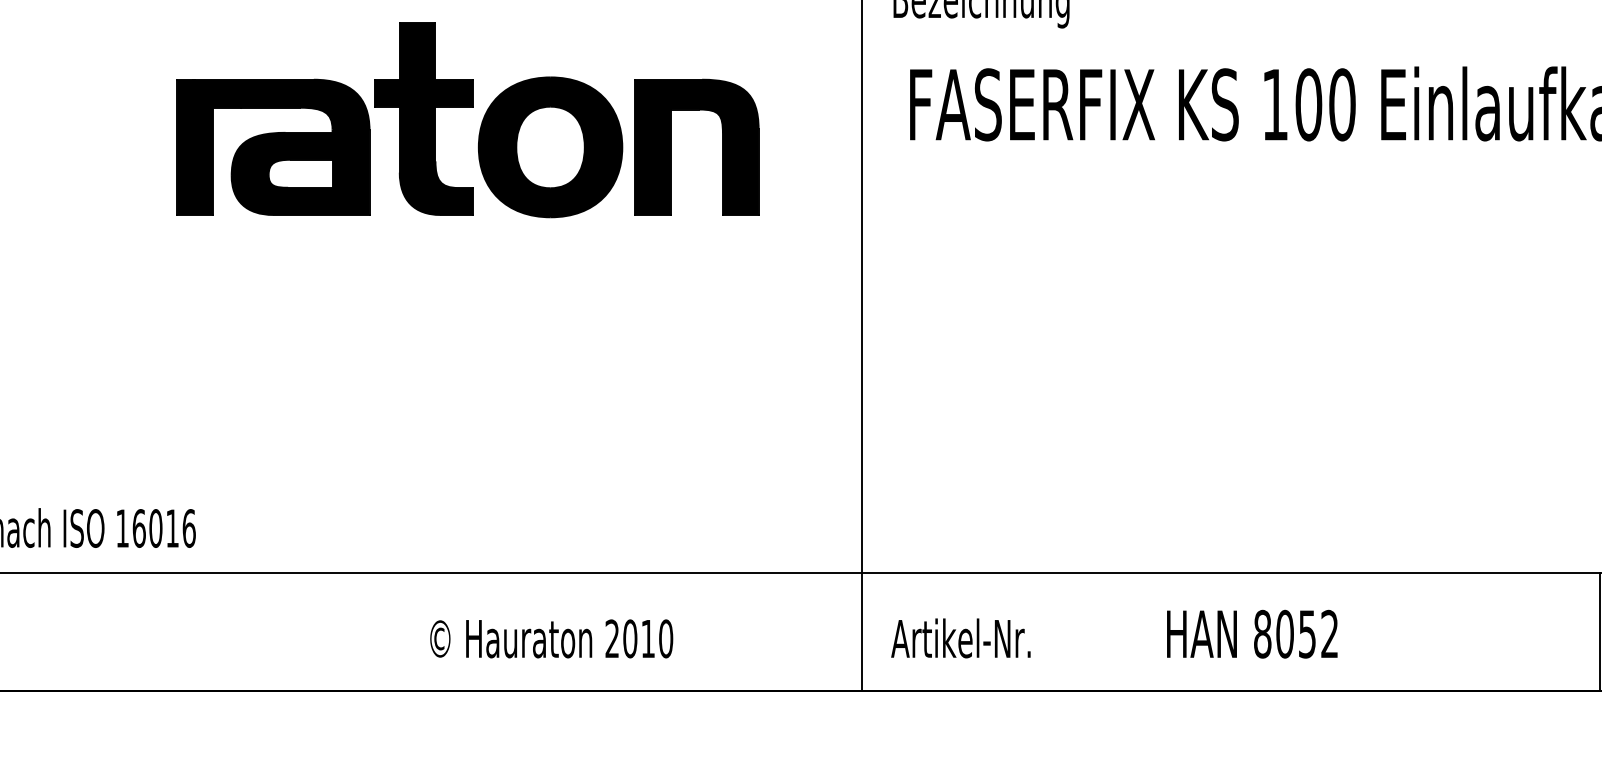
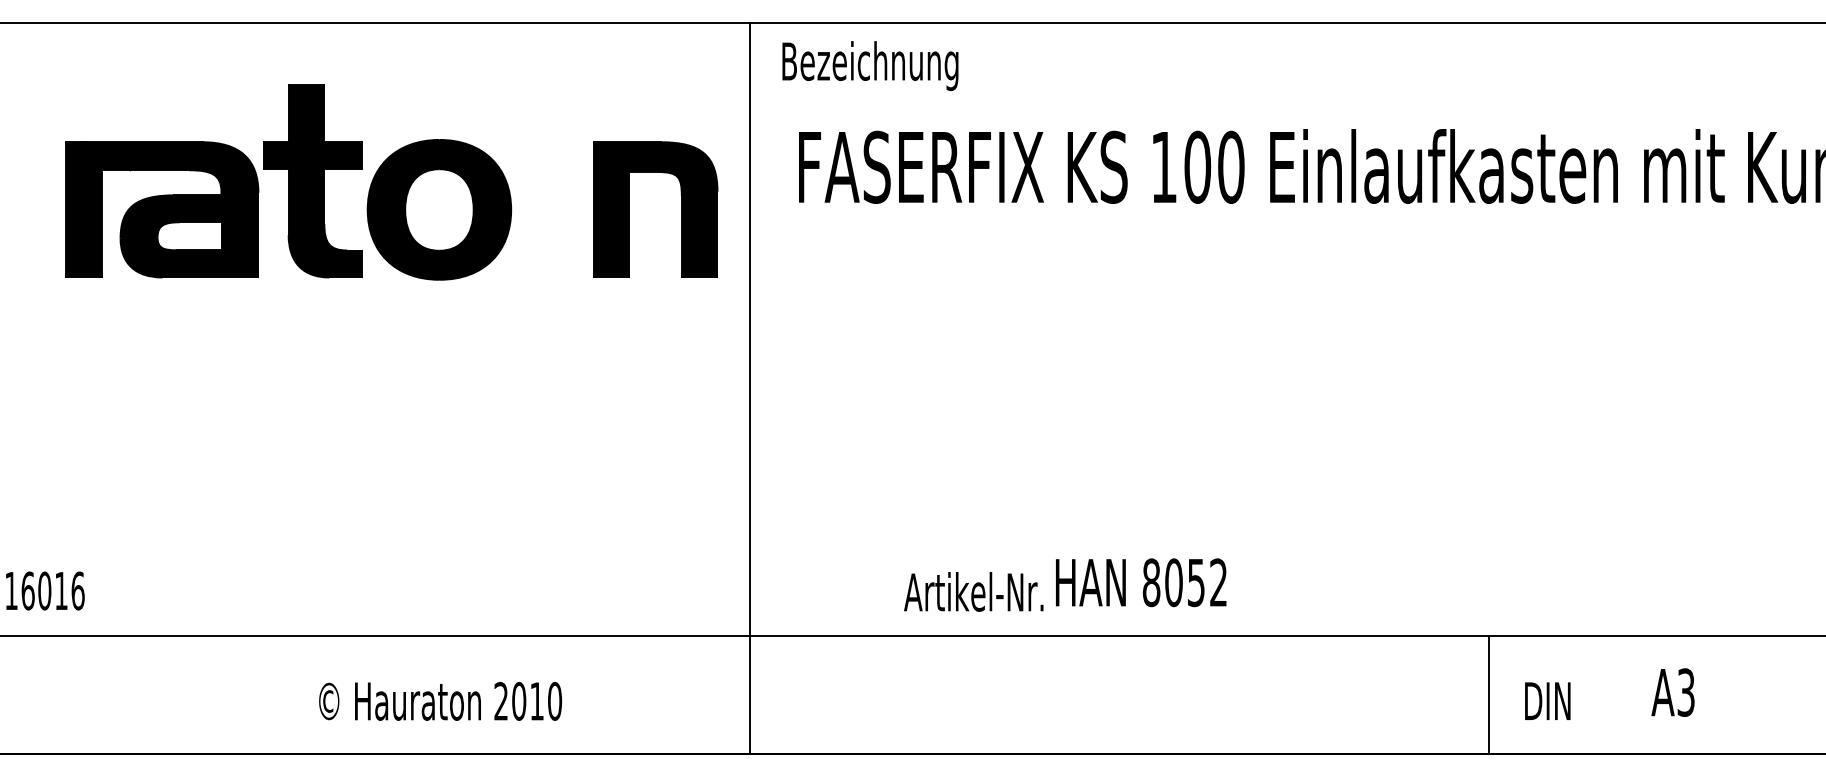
part: (670, 146) -> (629, 209), moved
text: (1252, 633) -> (1141, 582), moved
text: (960, 637) -> (973, 591), moved

